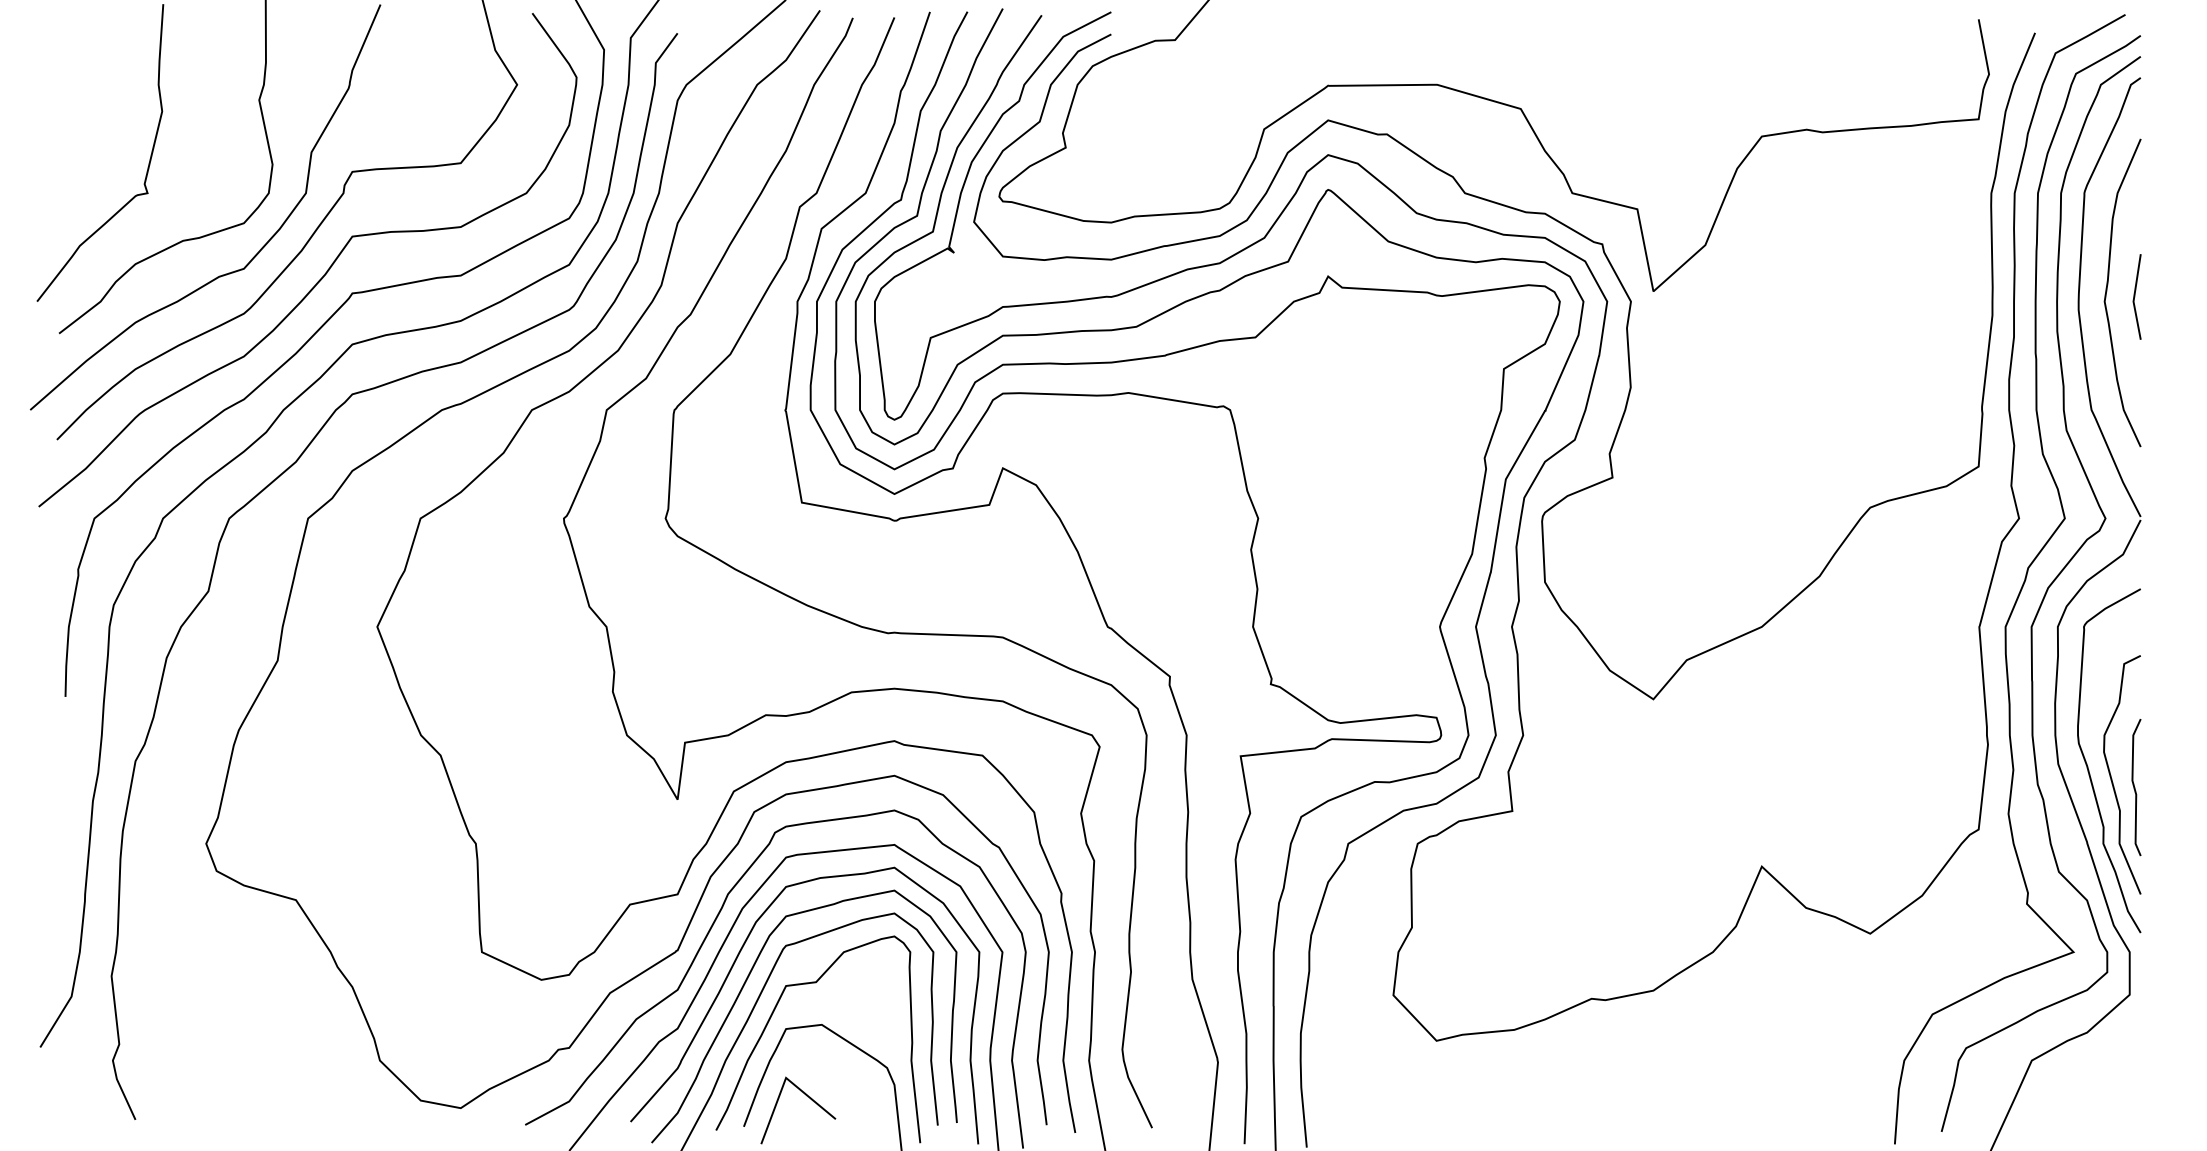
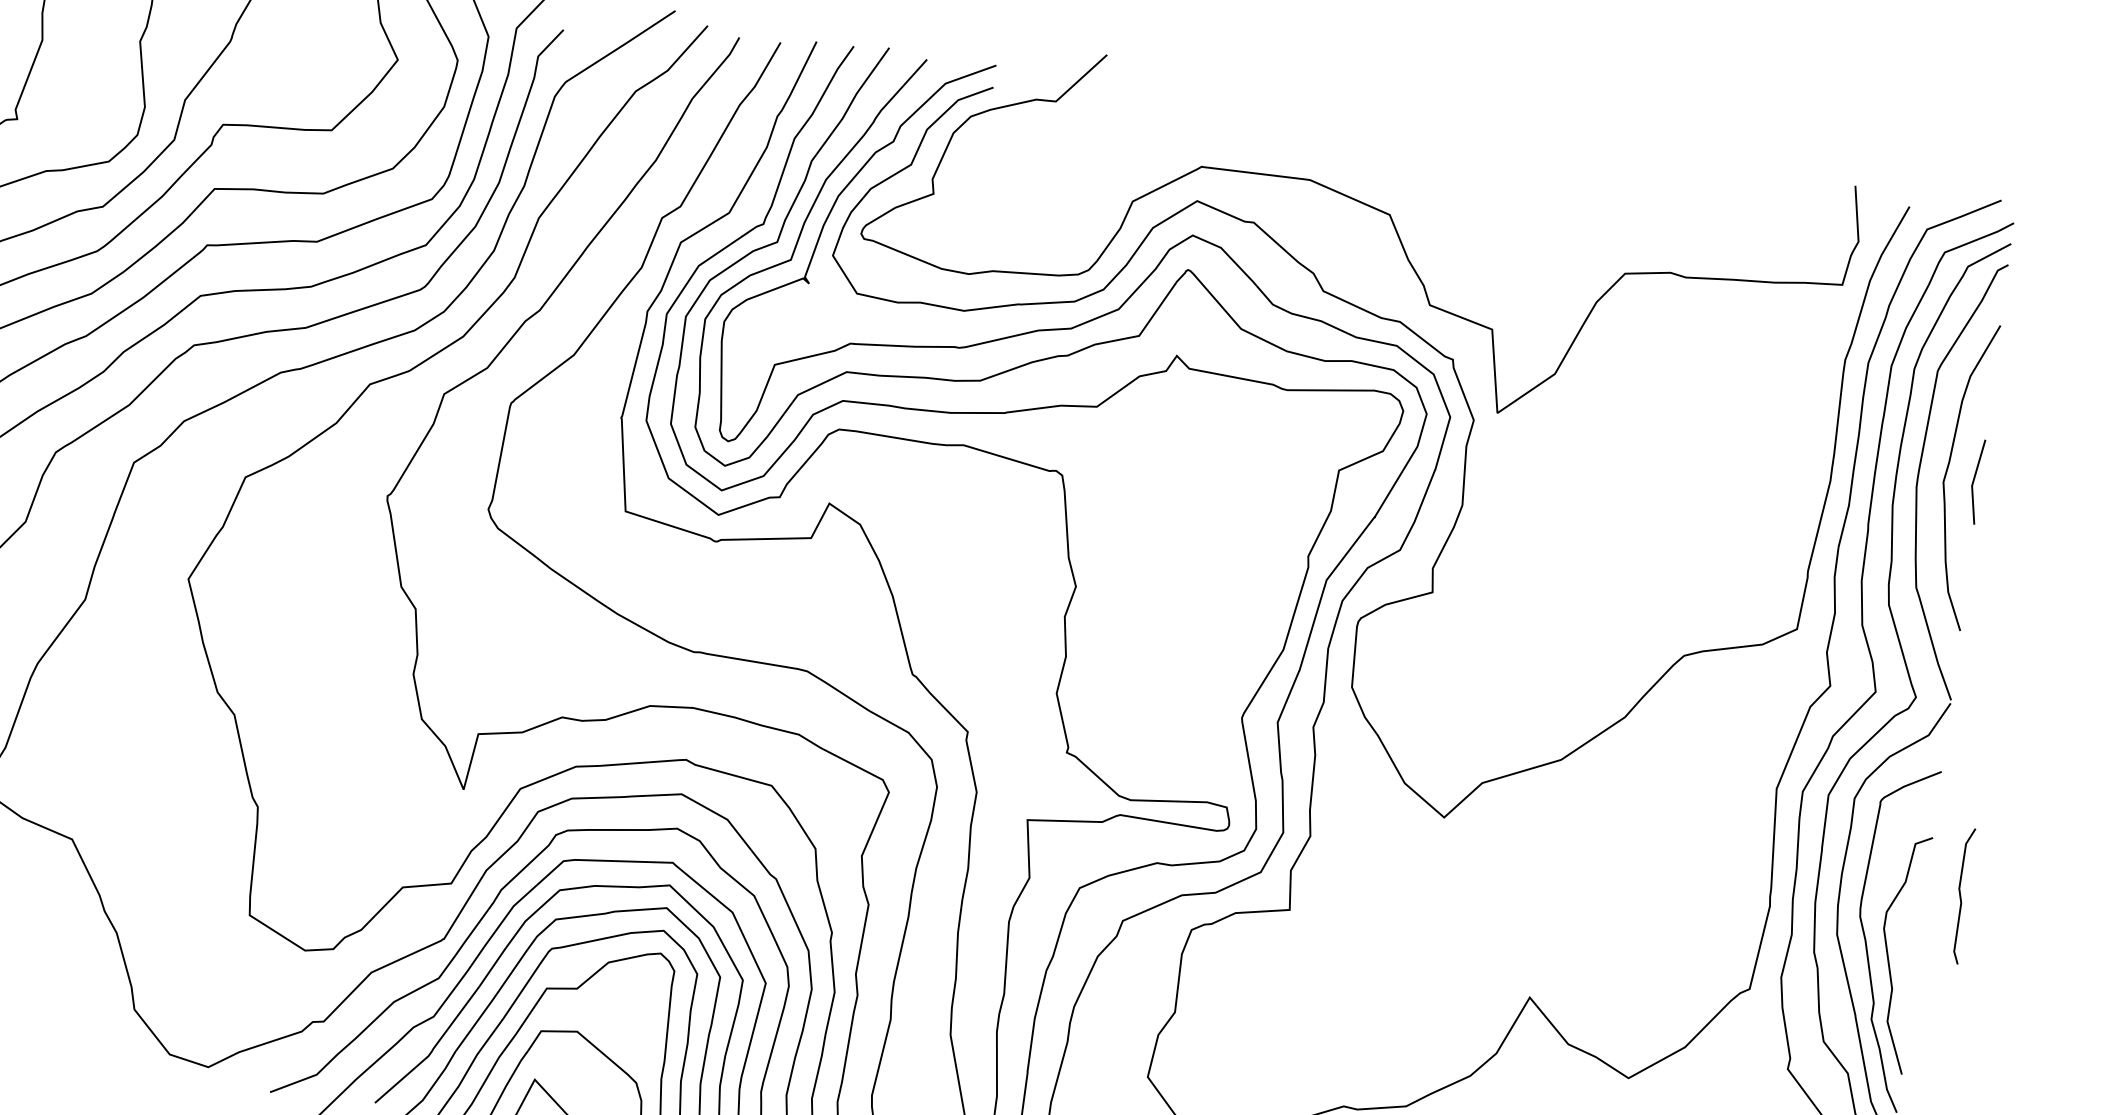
curve: (2135, 787) -> (1961, 895), moved

